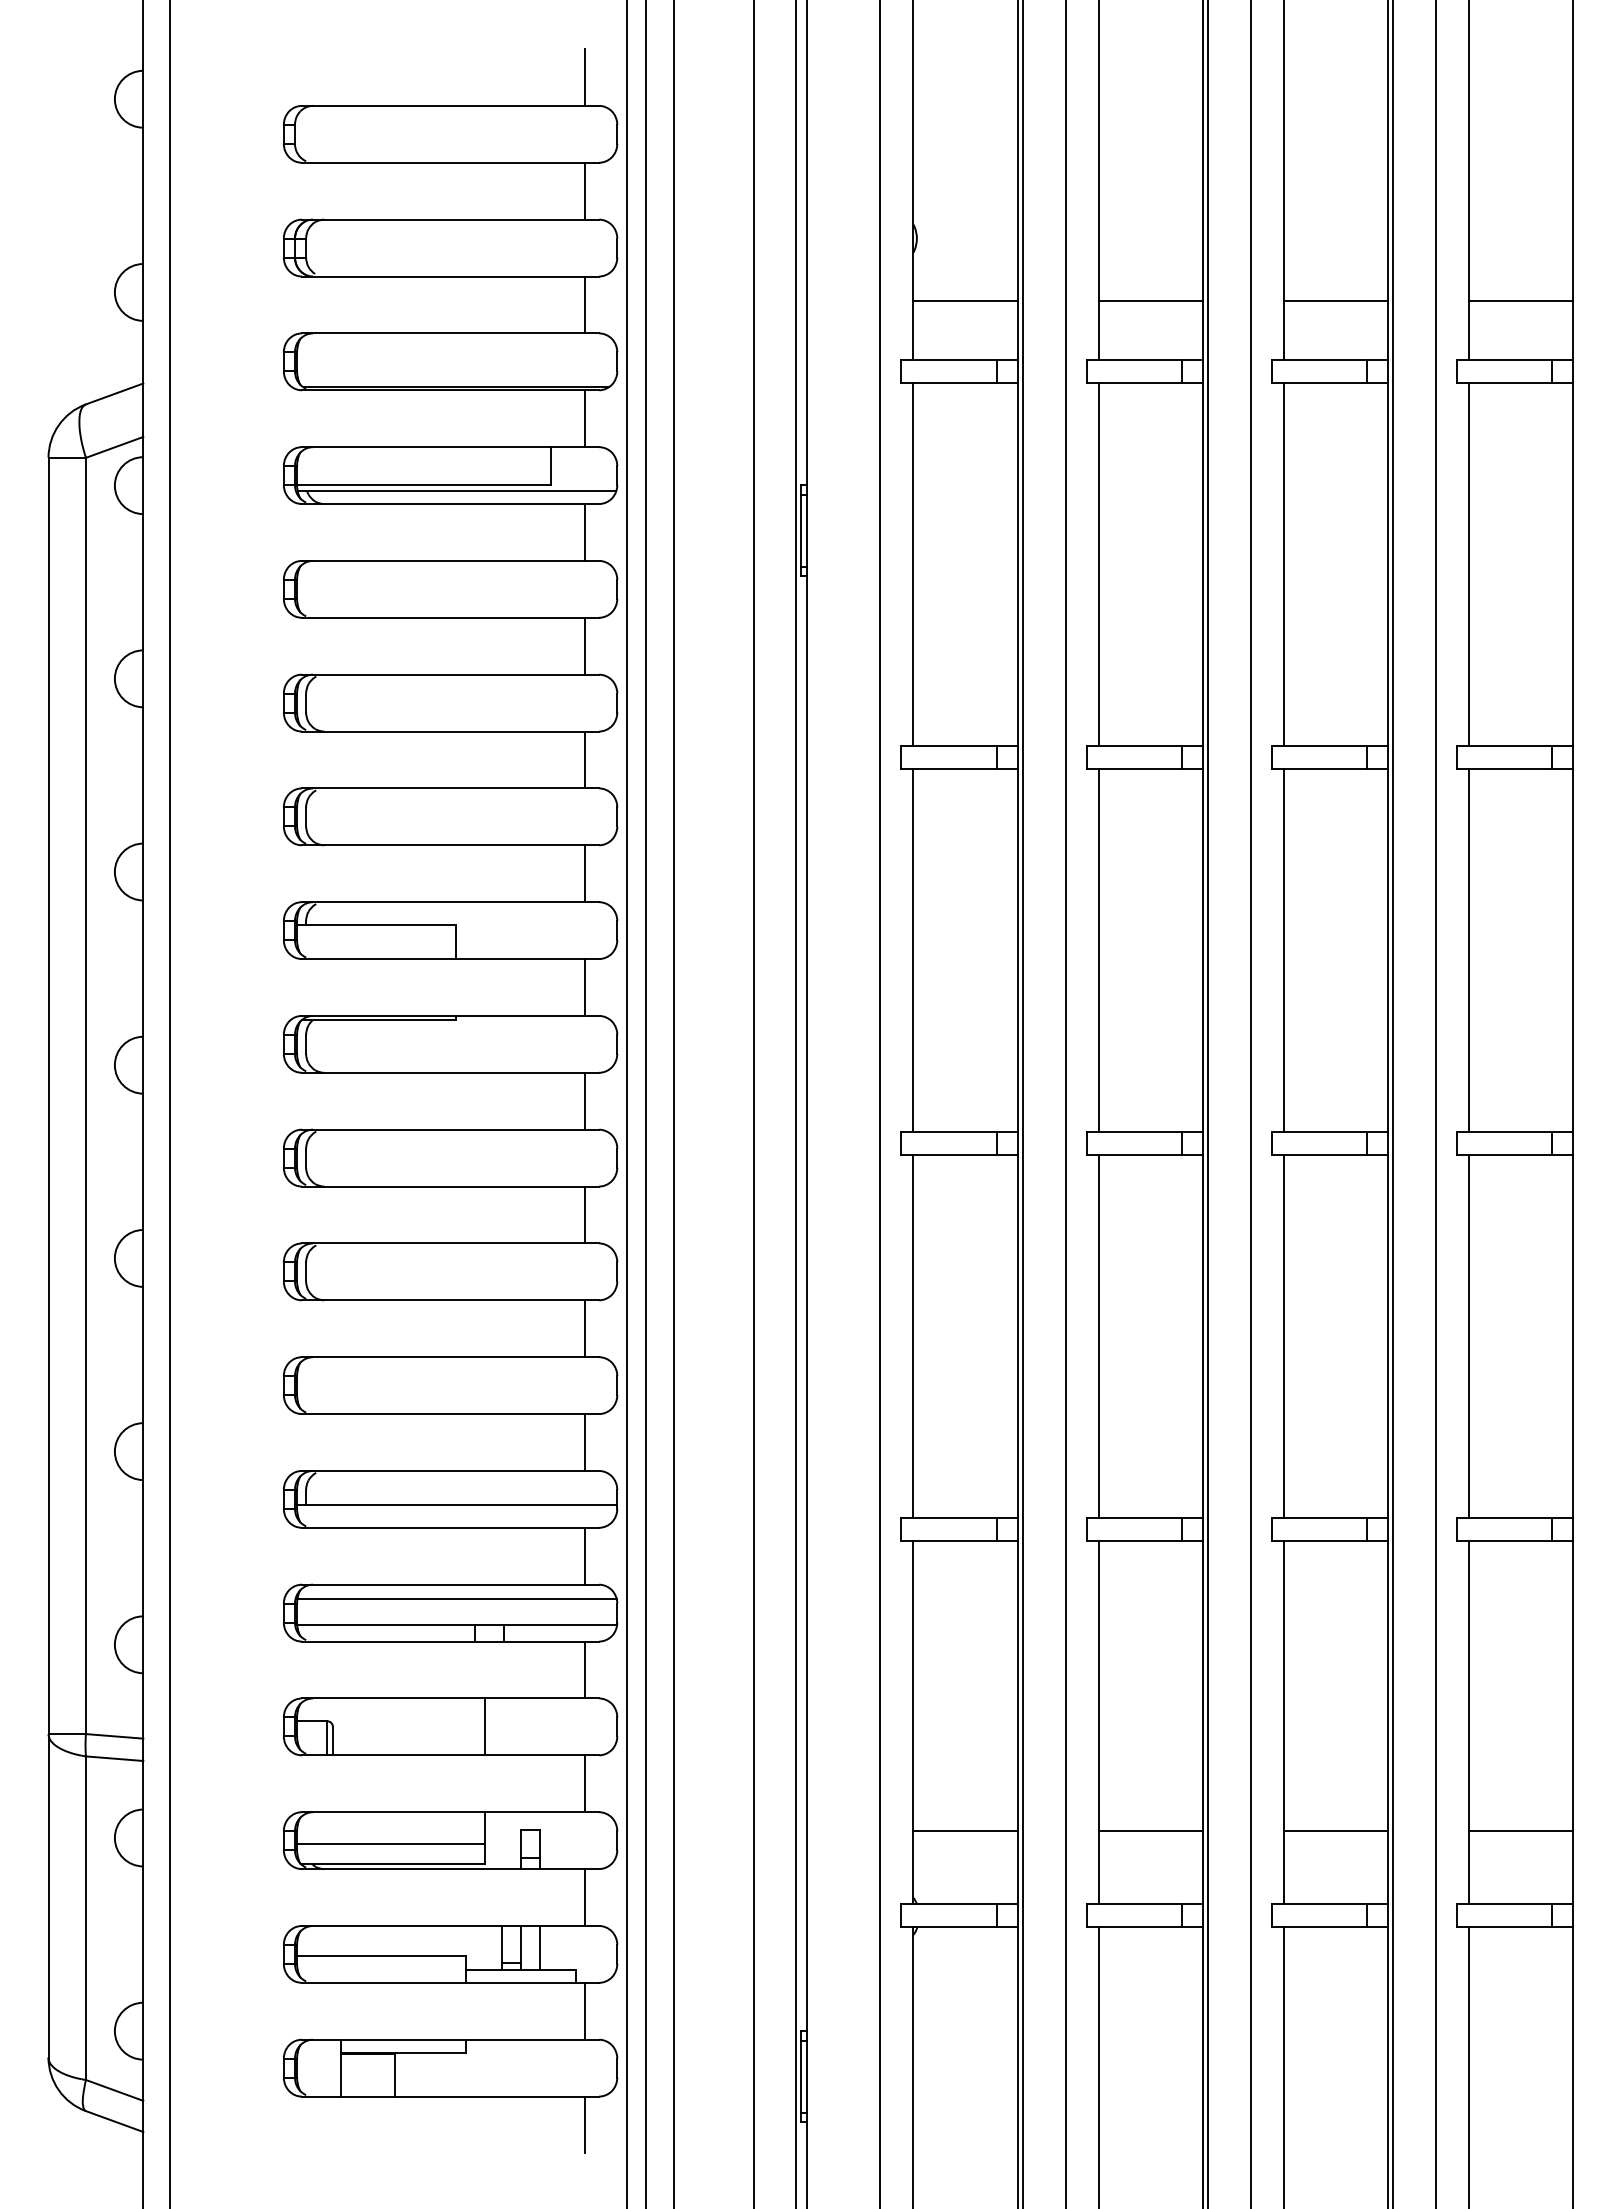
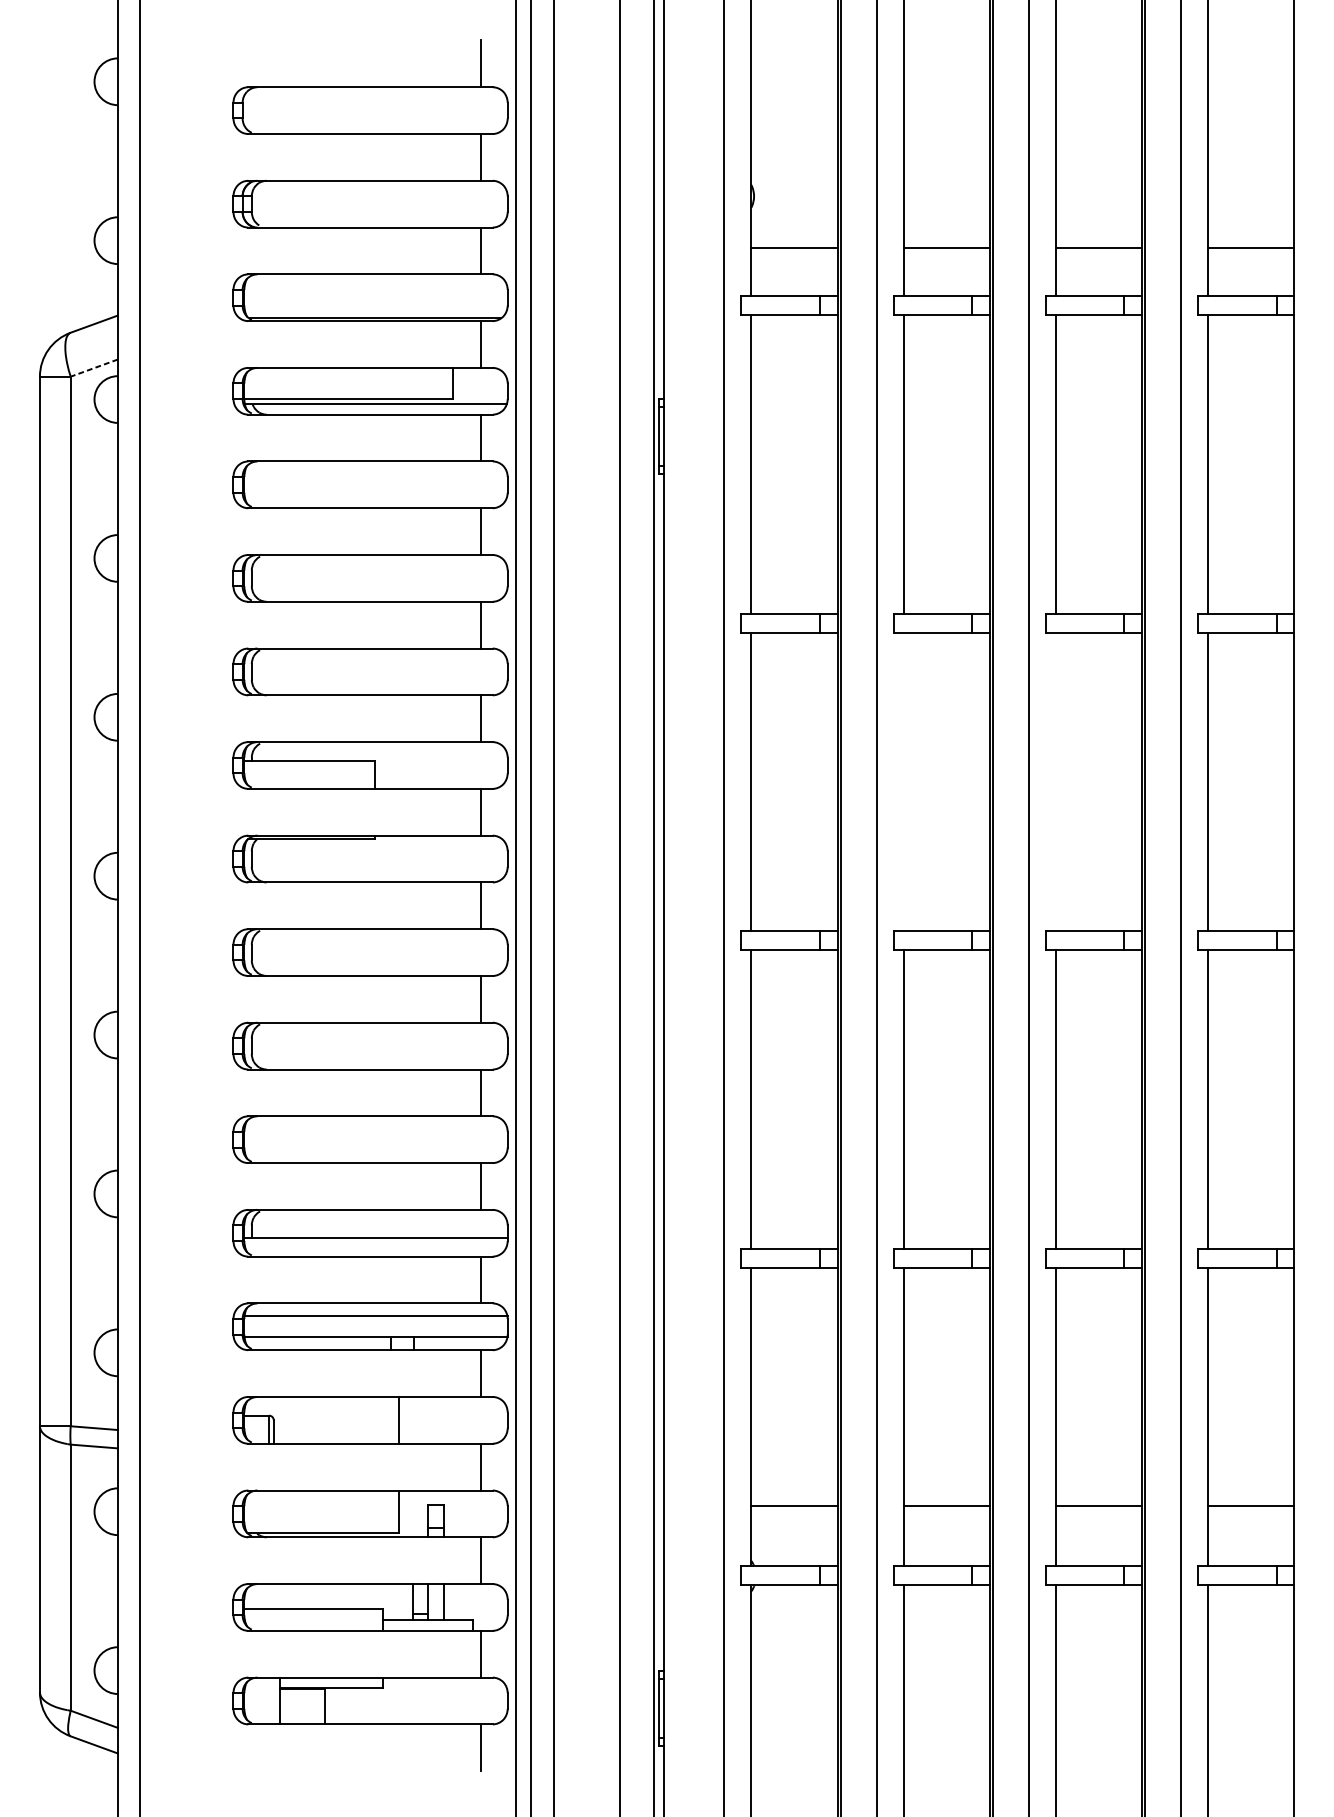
line: (114, 447) -> (94, 368), solid -> dashed
line: (1098, 950) -> (903, 781), removed
line: (1283, 950) -> (1055, 781), removed
line: (390, 1844) -> (321, 1517), removed

